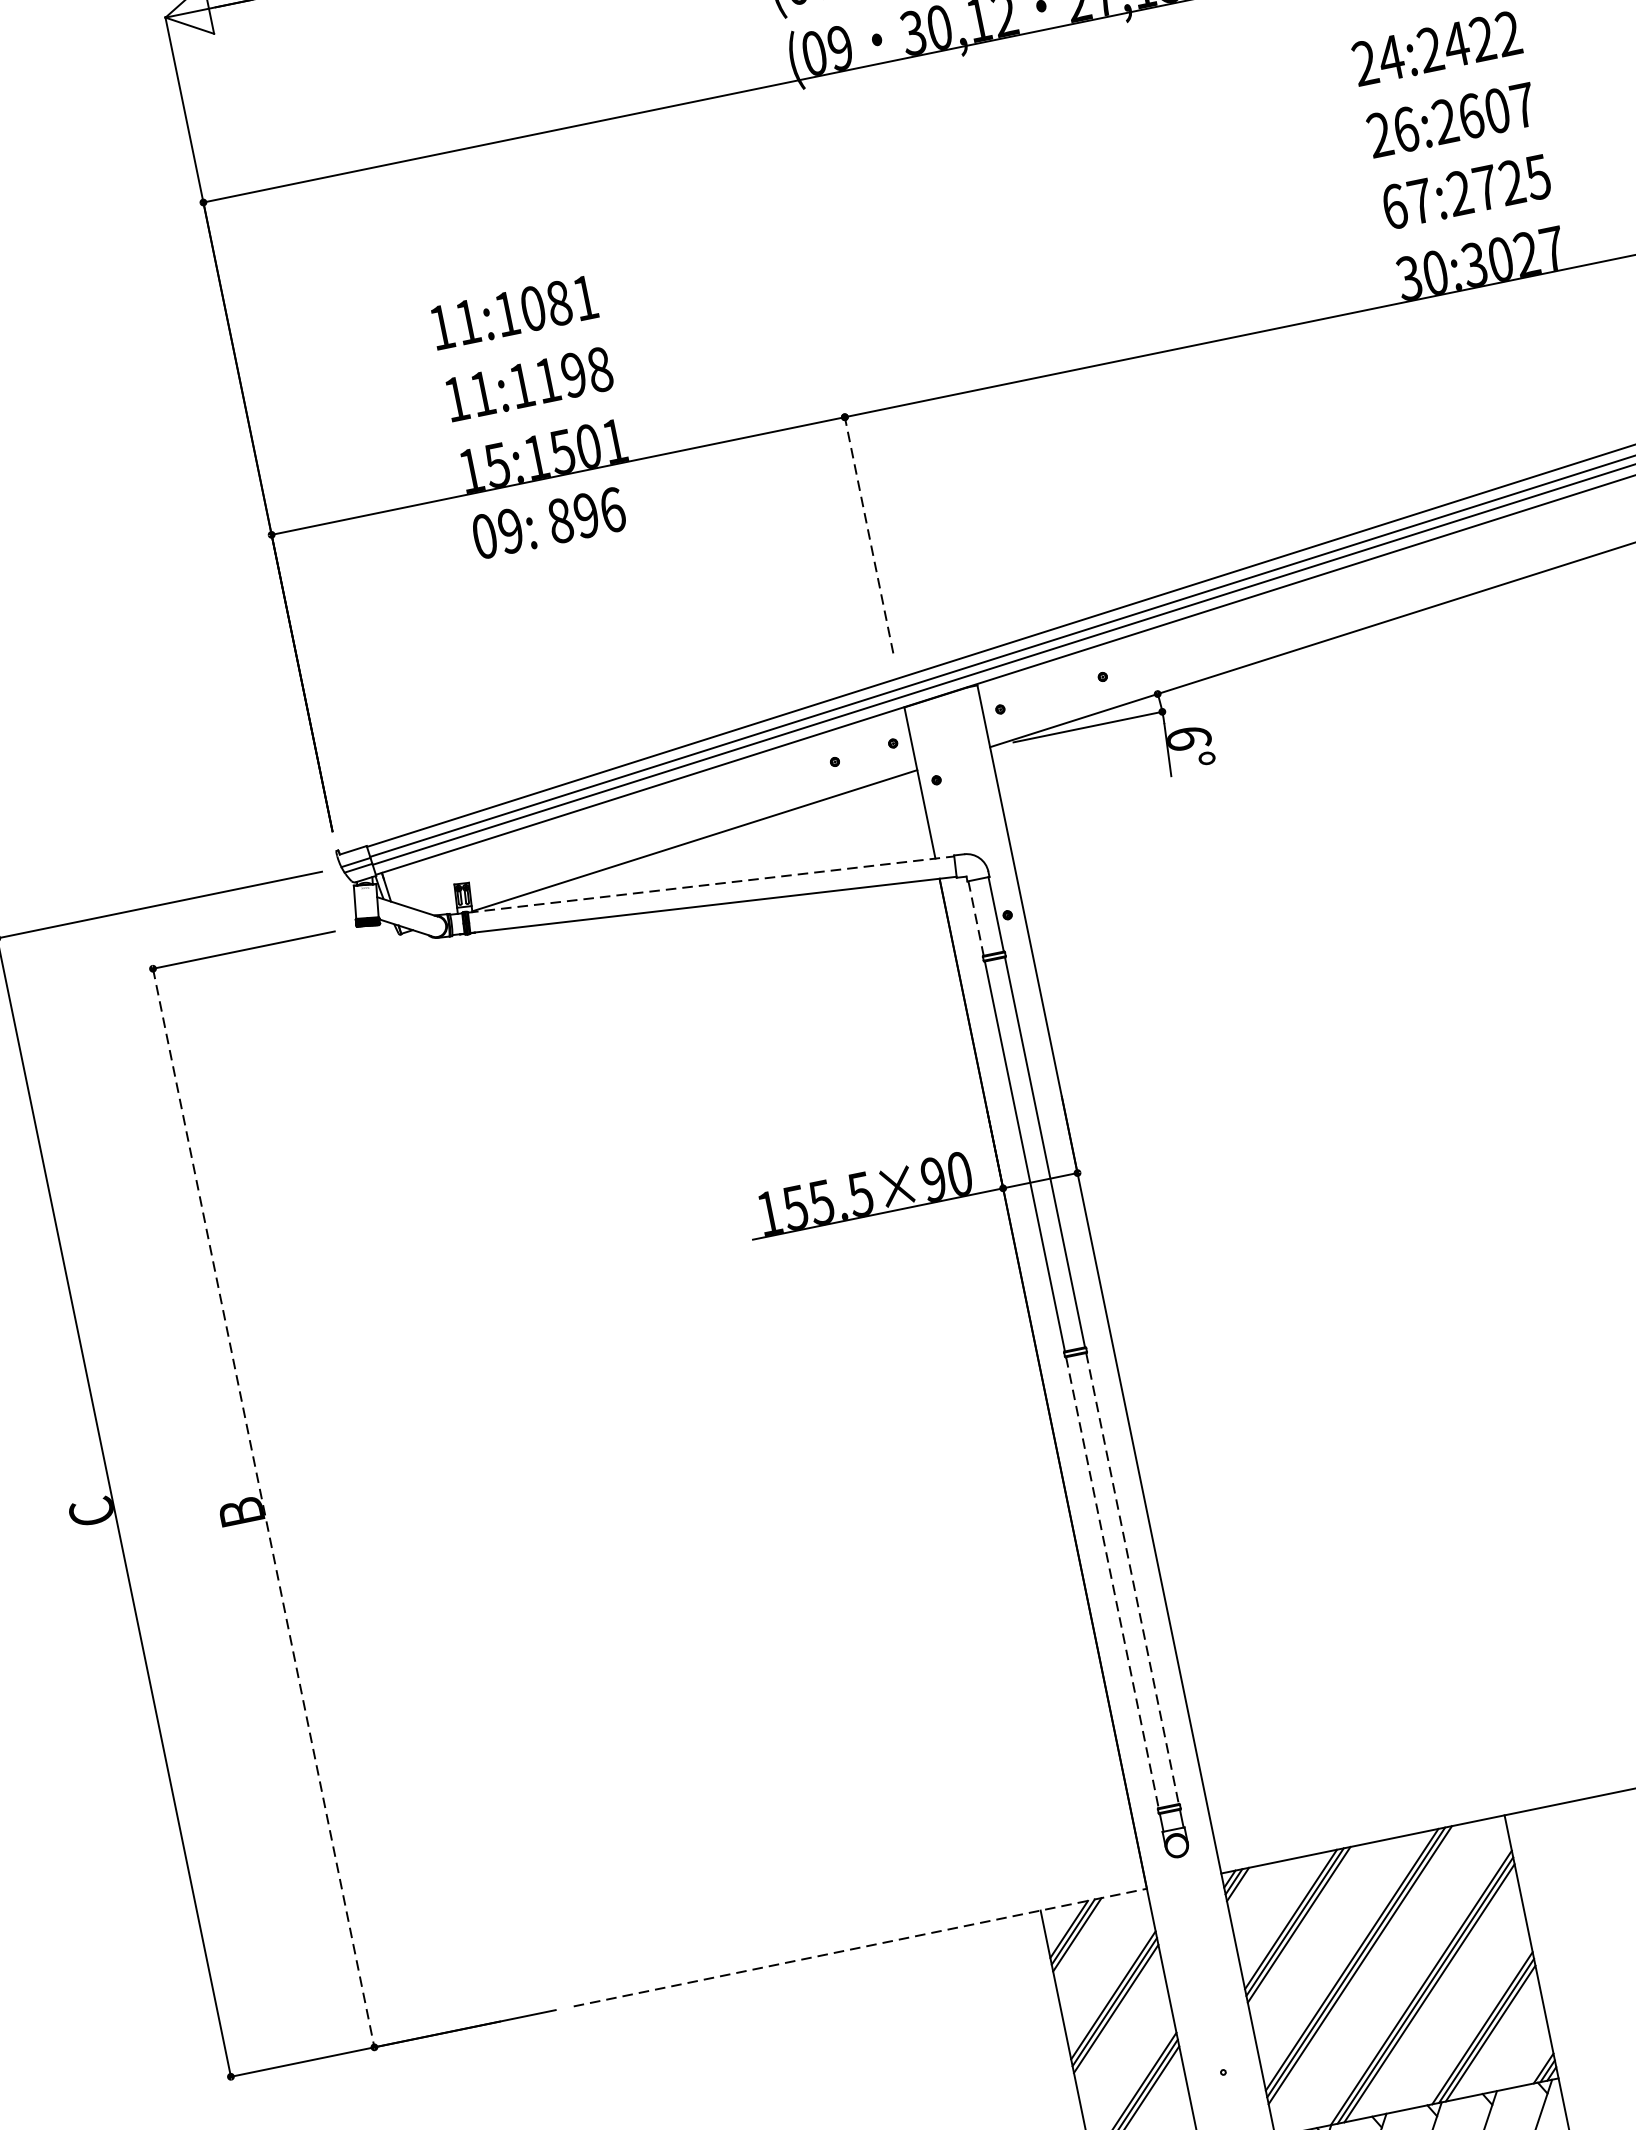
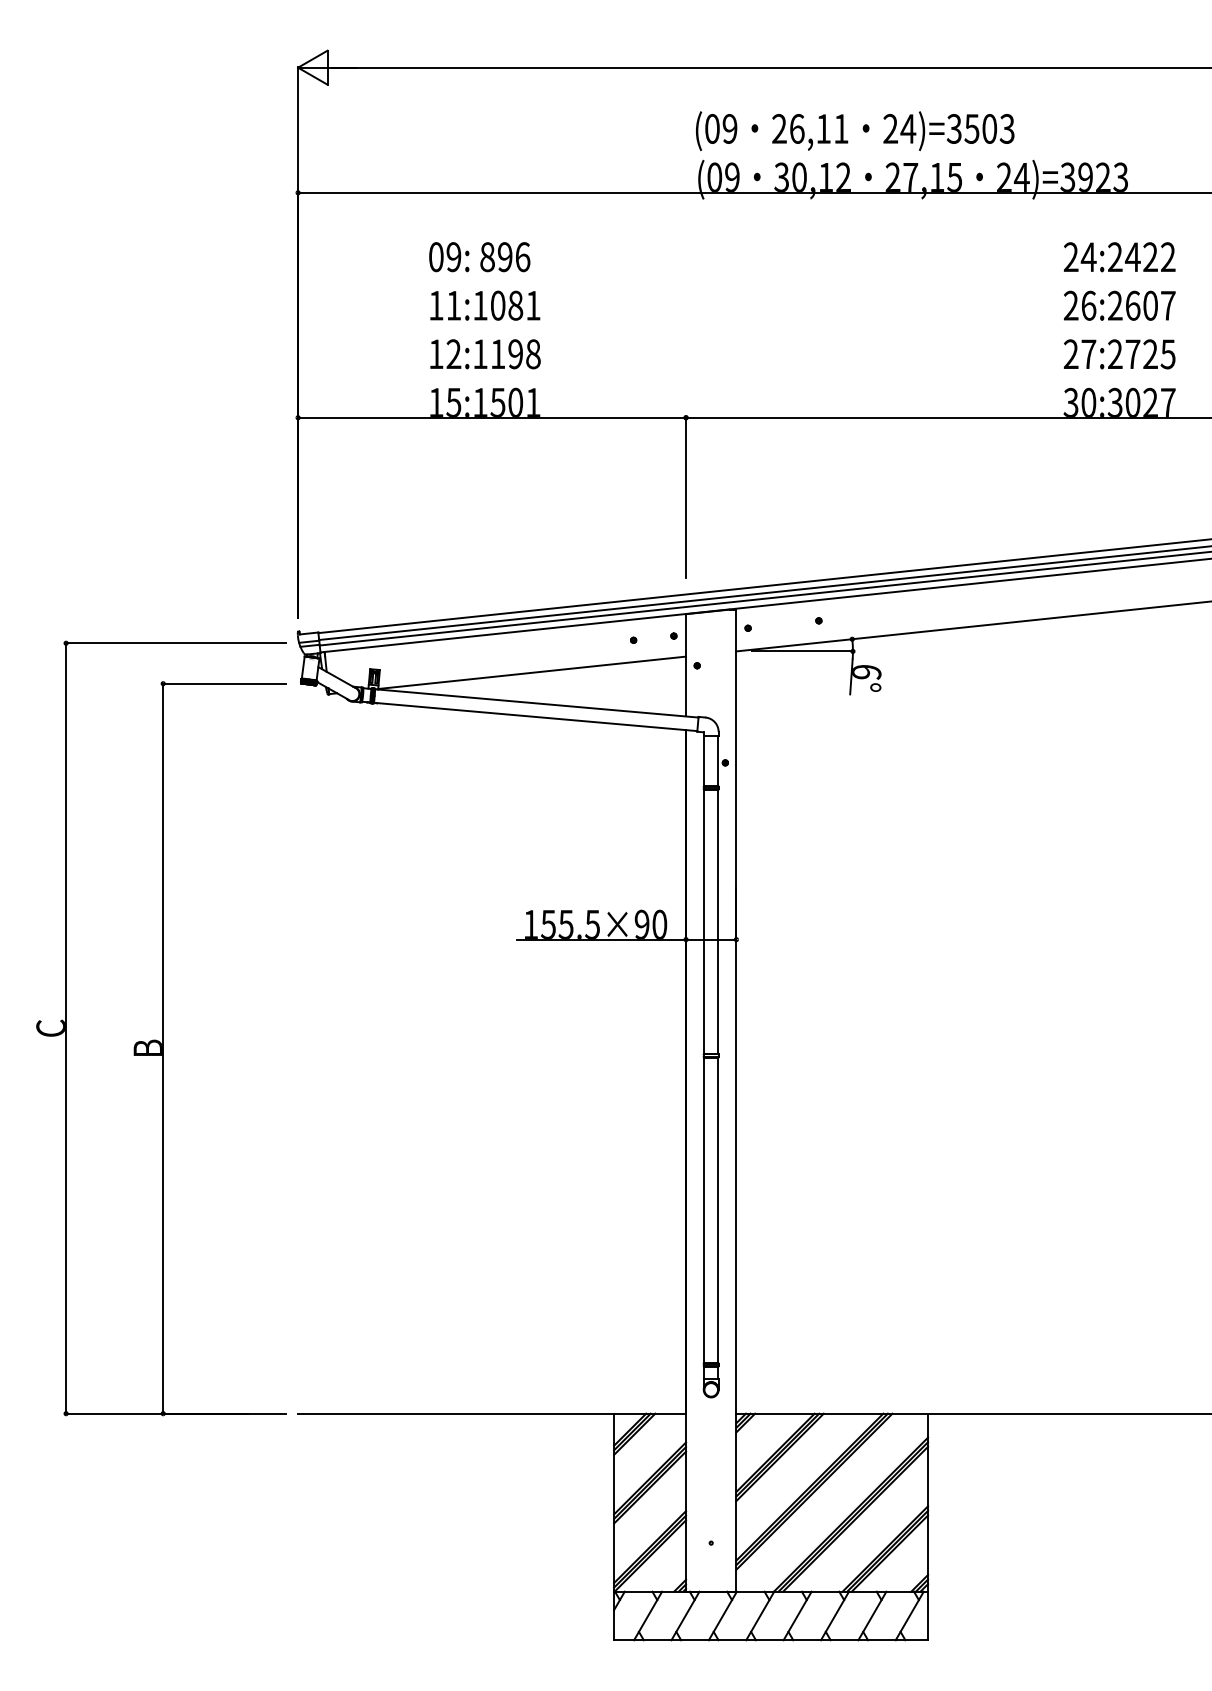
text: (1393, 207) -> (1070, 354), 67:2725 -> 27:2725
text: (481, 392) -> (453, 353), 11:1198 -> 12:1198
text: (548, 523) -> (479, 257), moved
line: (869, 534) -> (686, 497), dashed -> solid
line: (712, 884) -> (537, 703), dashed -> solid
line: (976, 919) -> (704, 761), dashed -> solid
line: (264, 1507) -> (163, 1048), dashed -> solid
line: (1133, 1578) -> (718, 1210), dashed -> solid
line: (1112, 1582) -> (704, 1210), dashed -> solid
line: (860, 1947) -> (492, 1413), dashed -> solid

